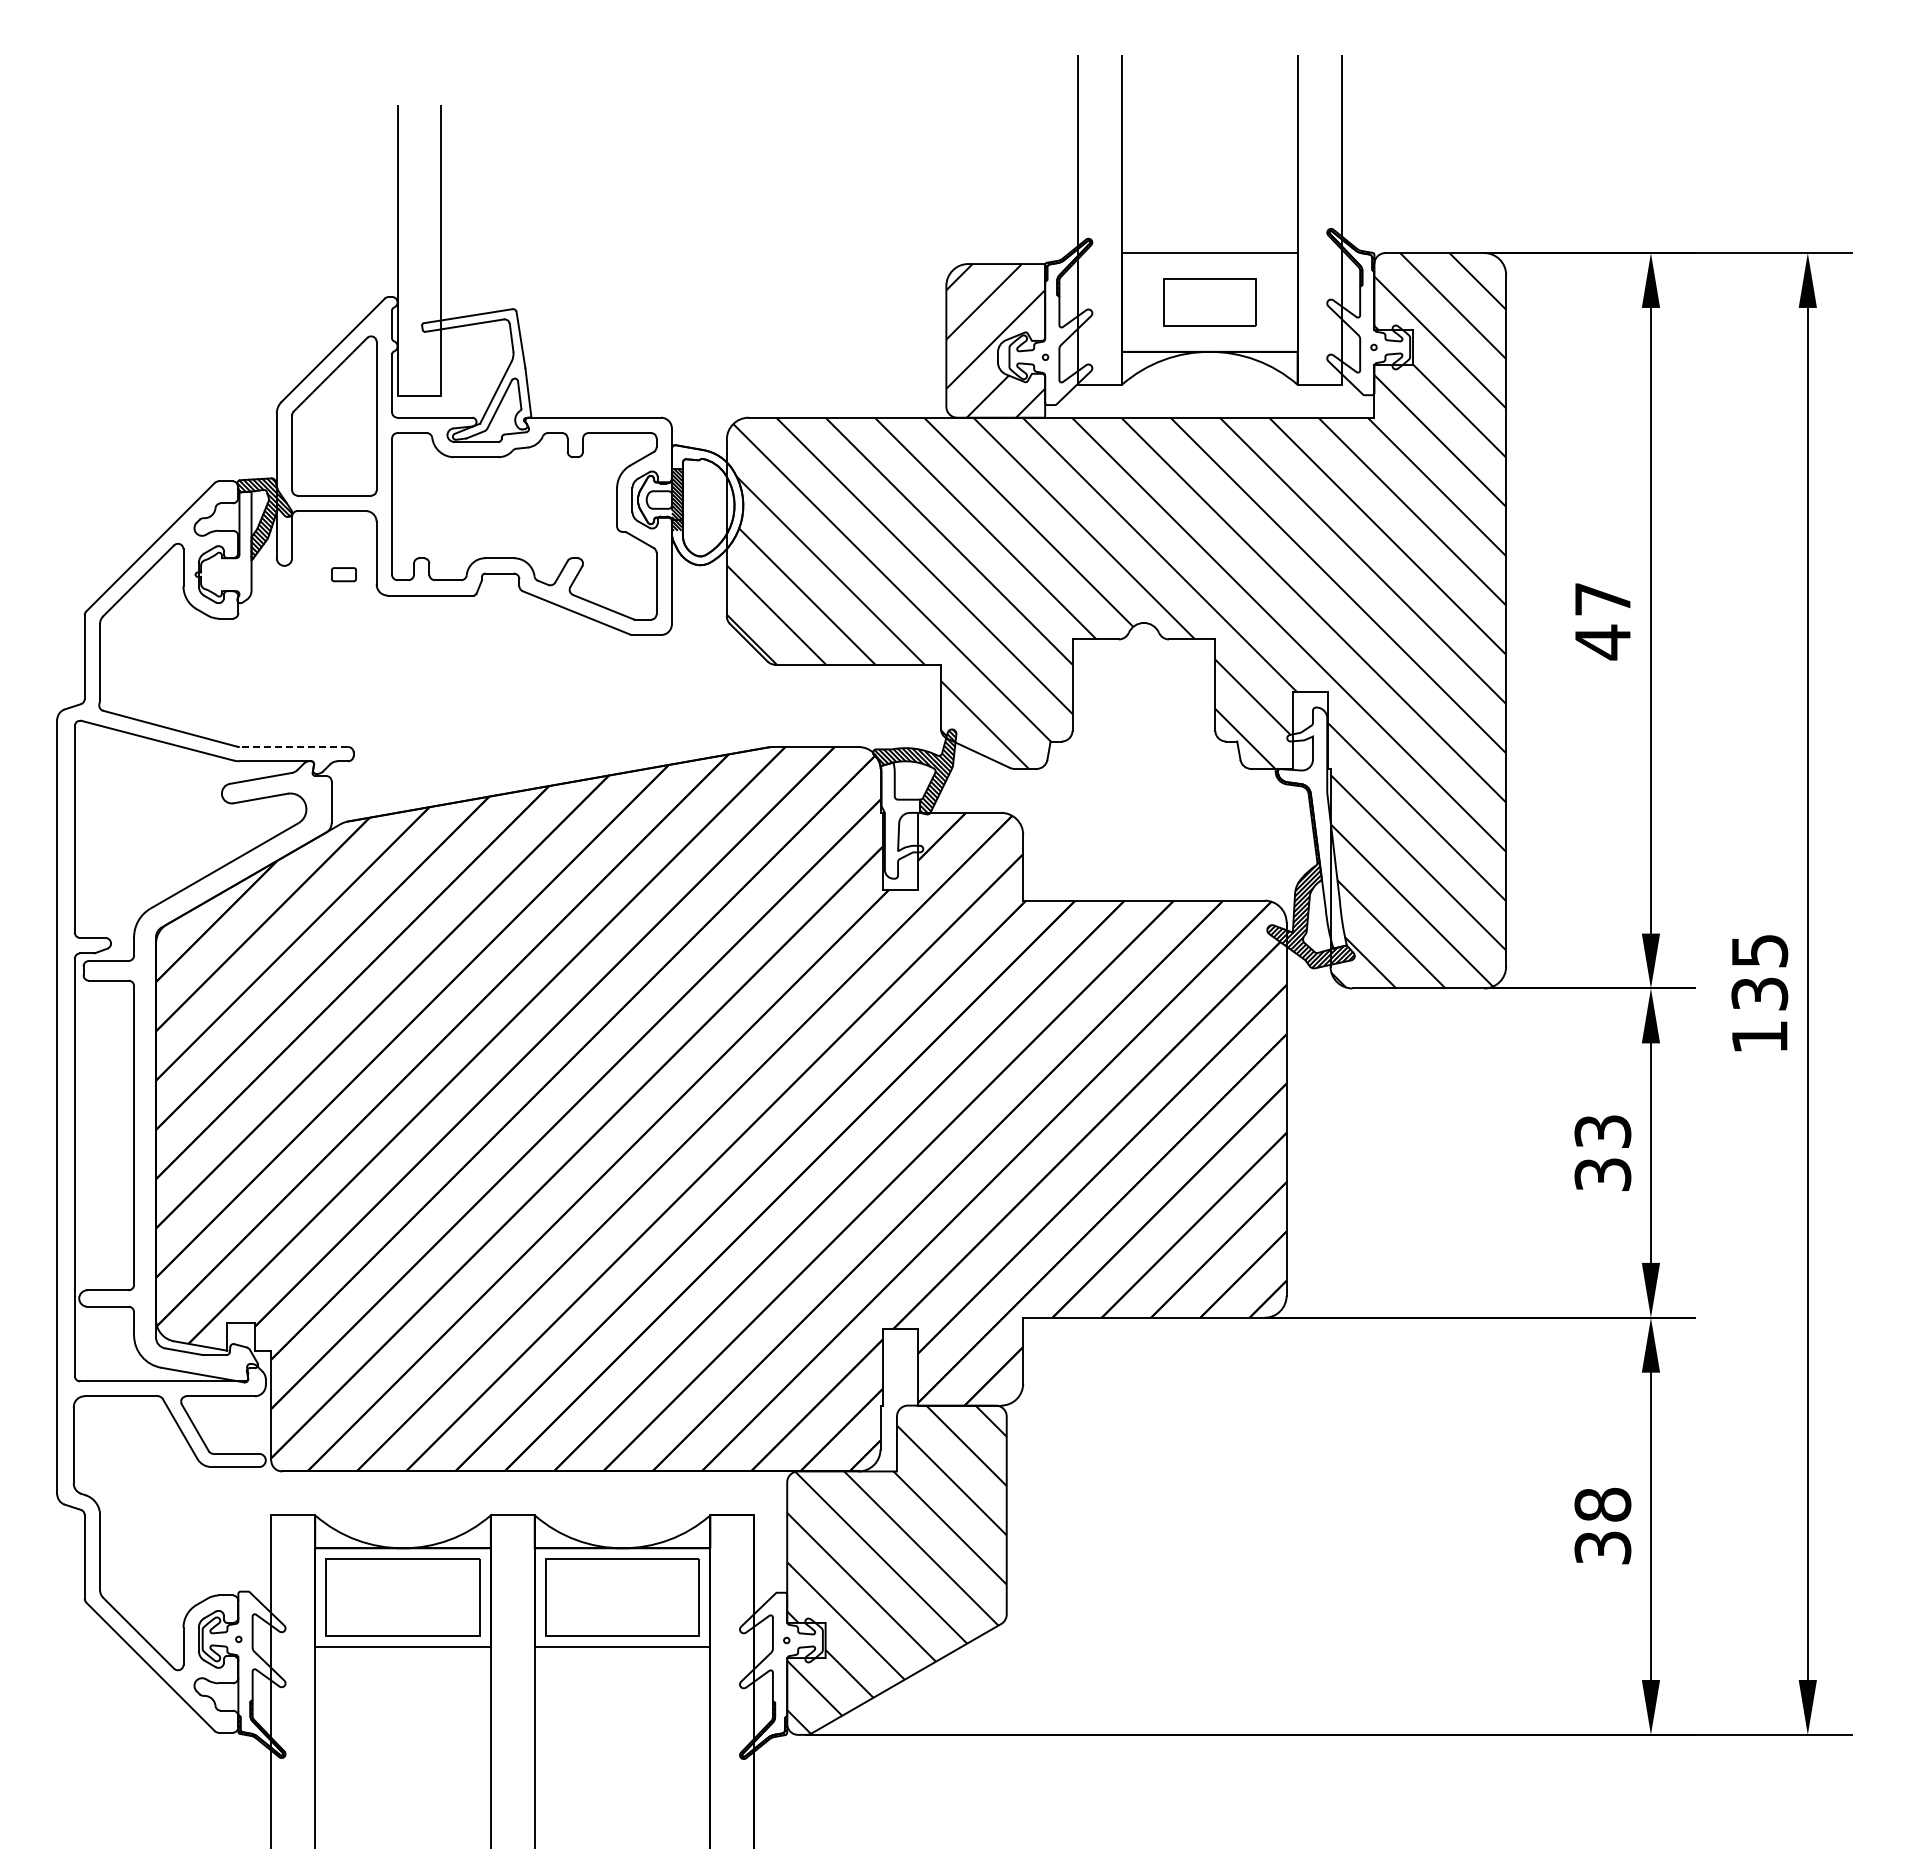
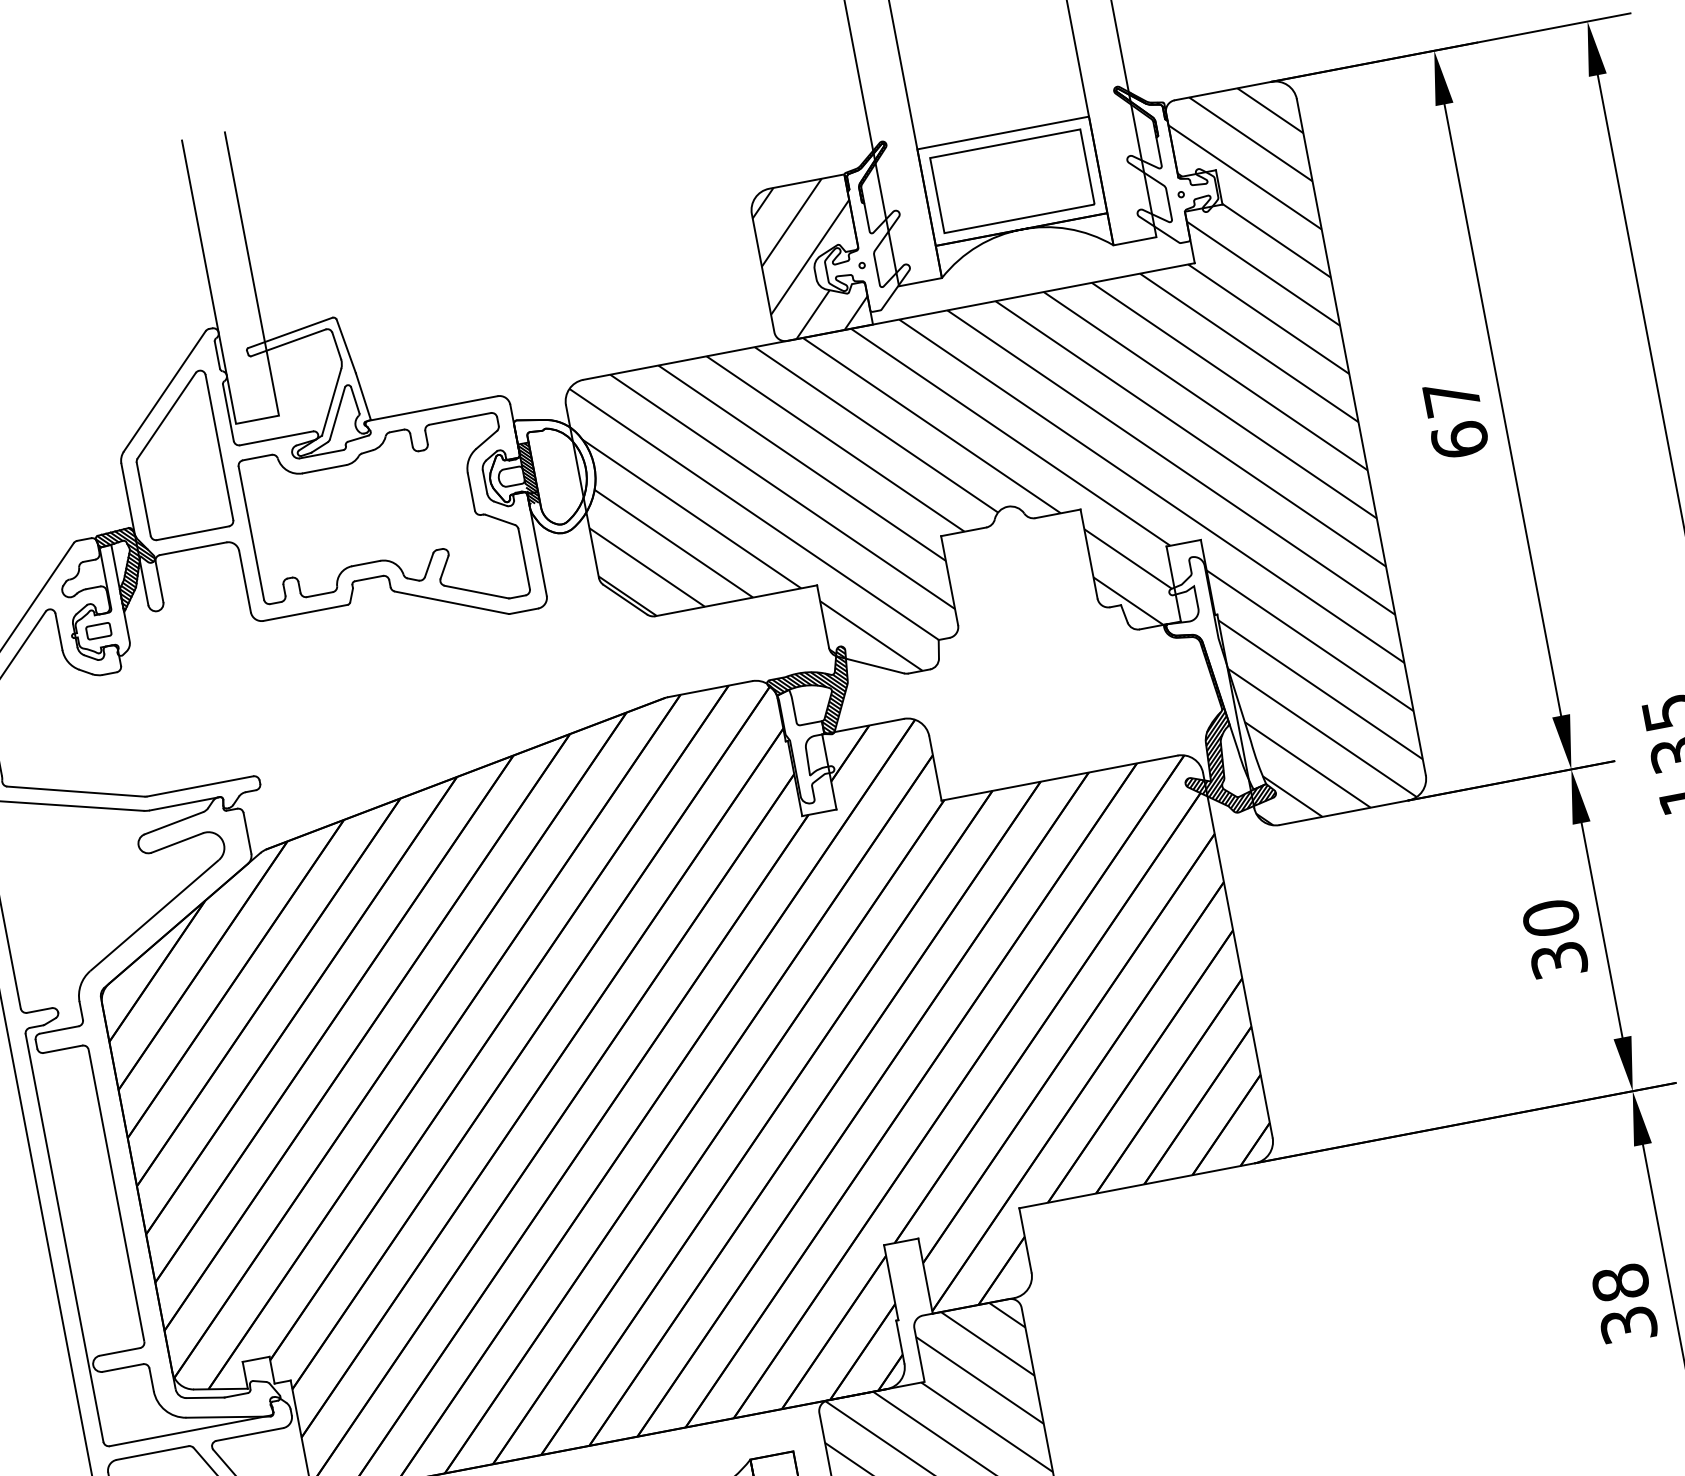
part: (1209, 302) -> (1012, 181), size x1.67
part: (343, 574) -> (98, 631), moved
text: (1602, 642) -> (1459, 440), 47 -> 67
line: (293, 747) -> (199, 786), dashed -> solid
text: (1602, 1131) -> (1550, 918), 33 -> 30

